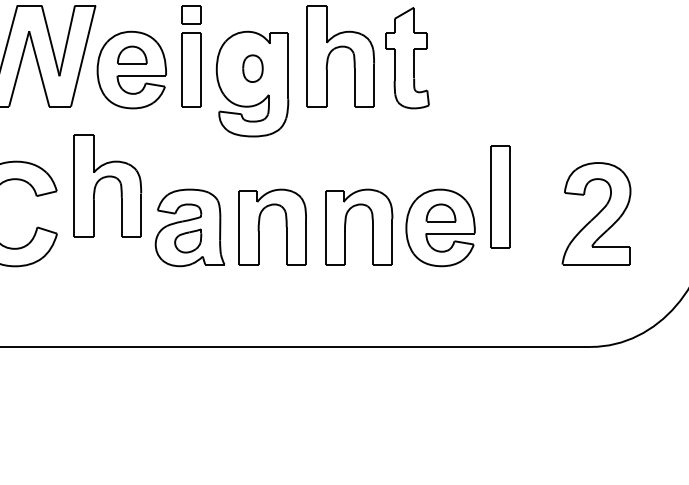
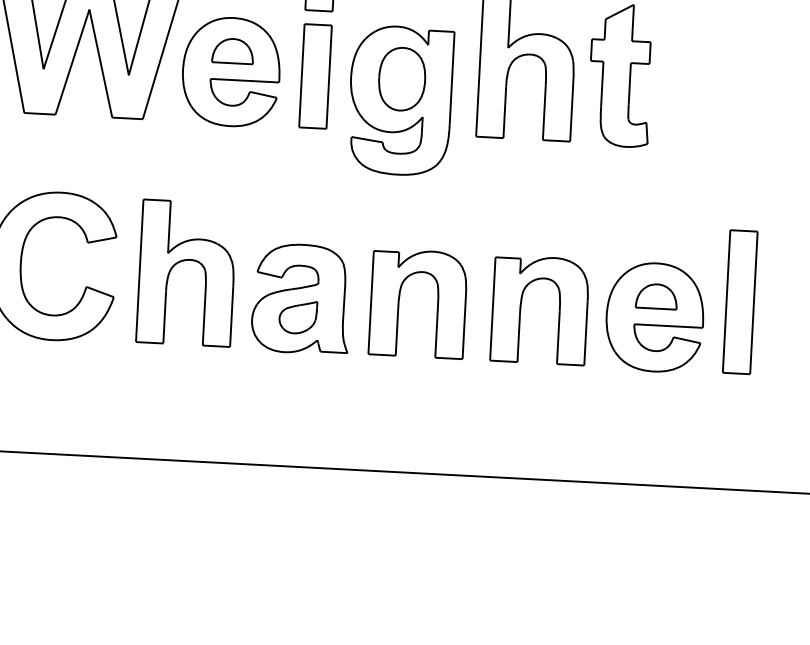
part: (252, 68) -> (401, 78), size x1.67
part: (104, 178) -> (182, 262), moved
part: (500, 196) -> (740, 301), moved

